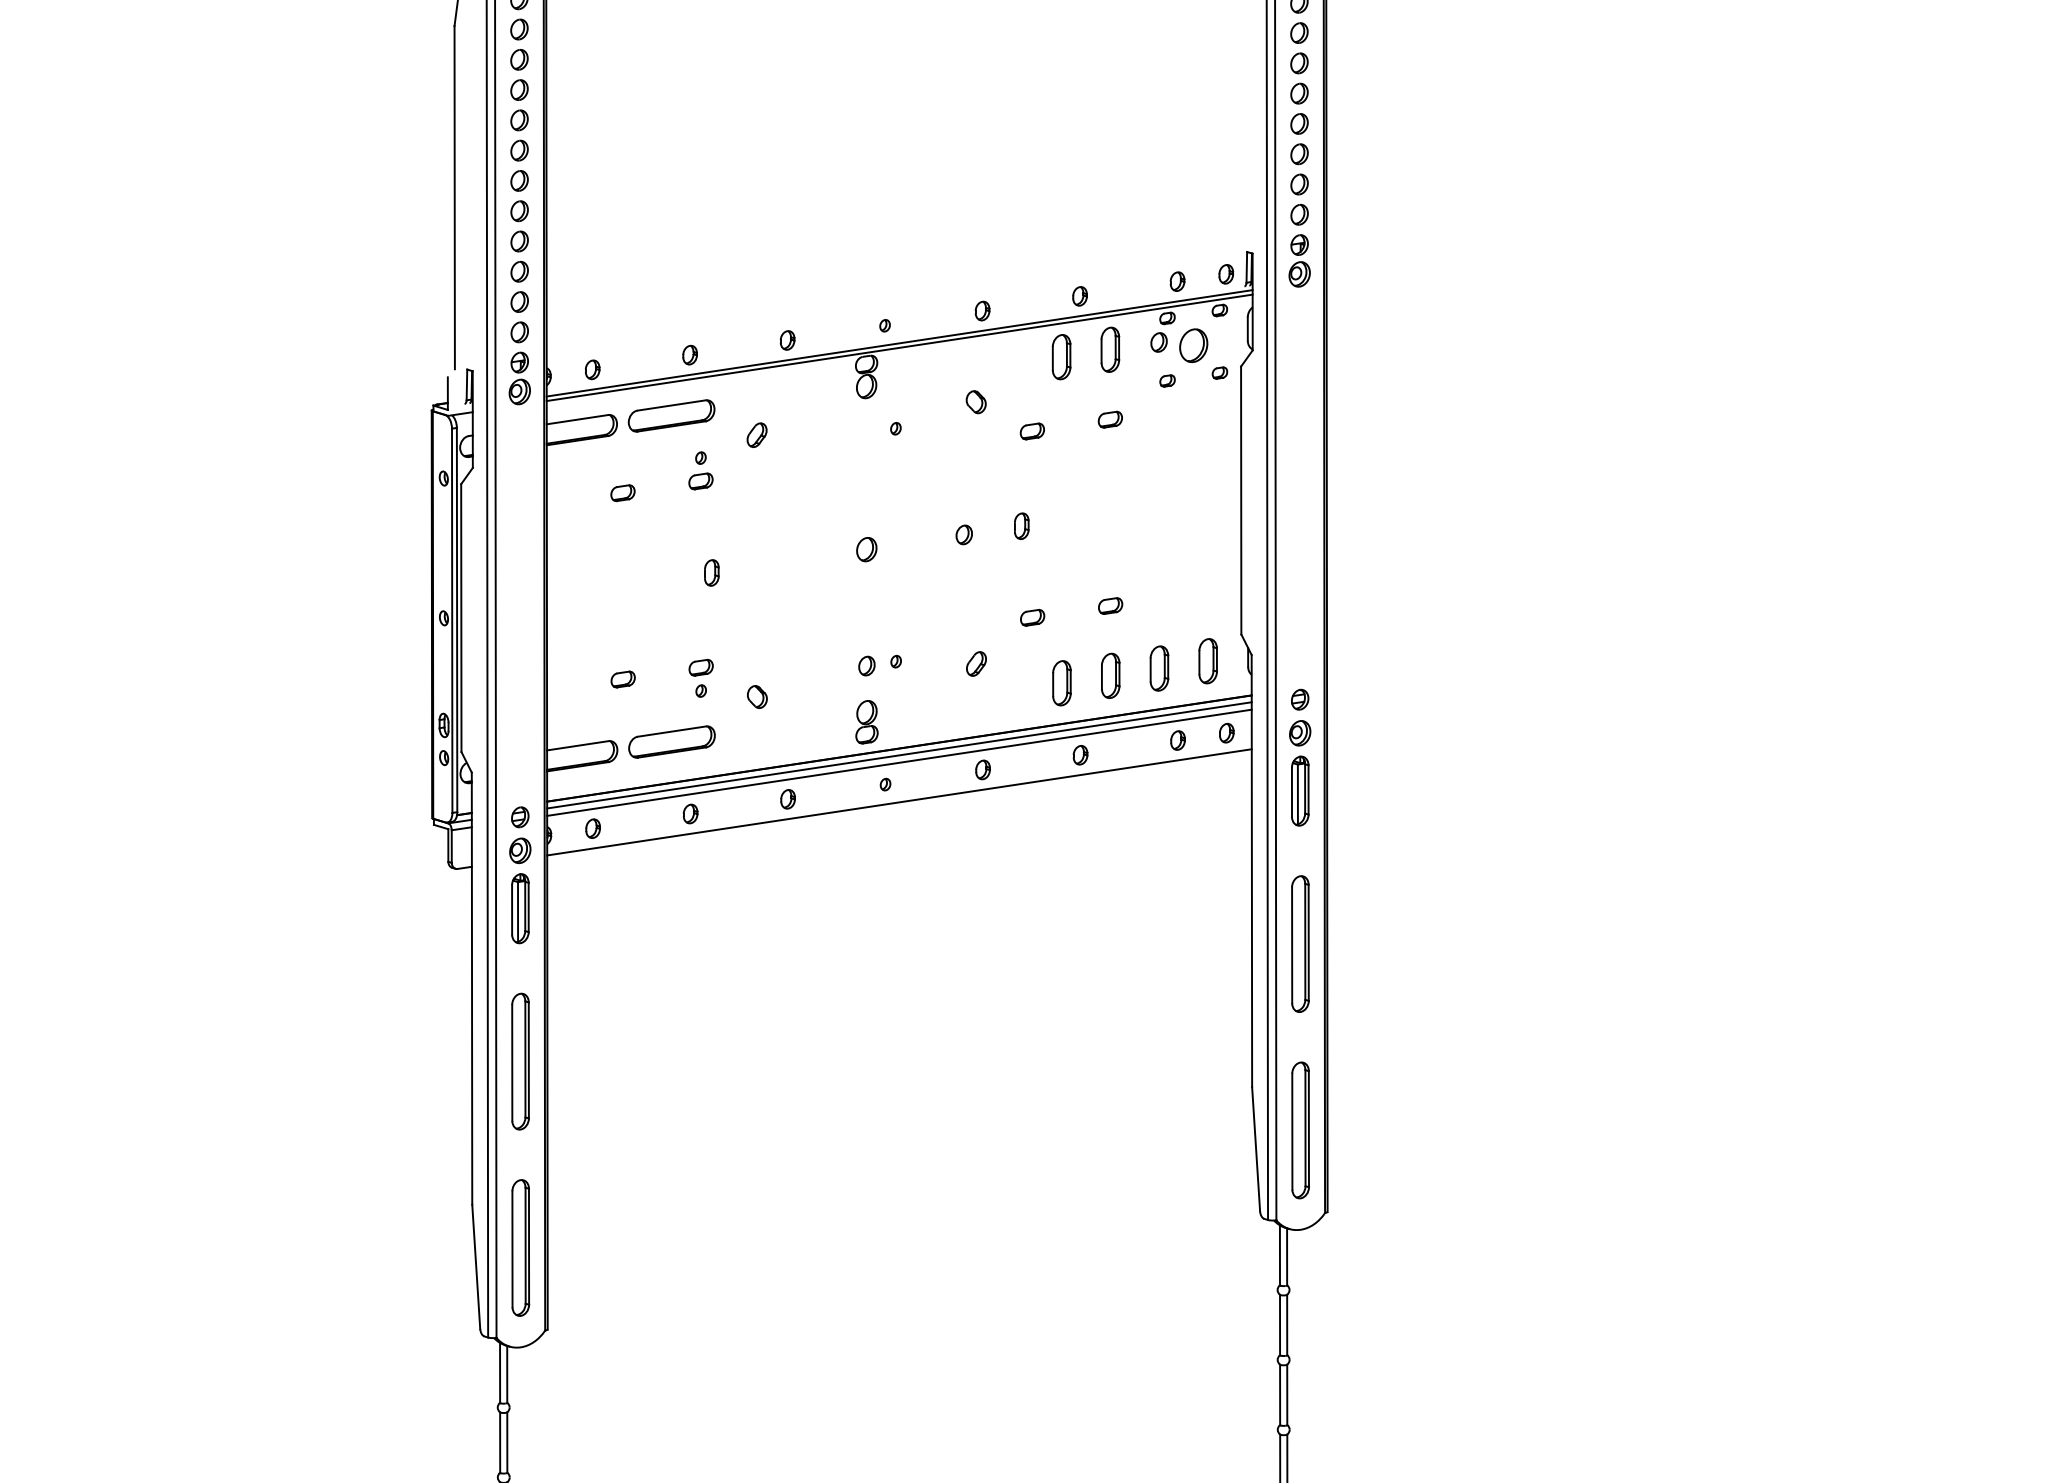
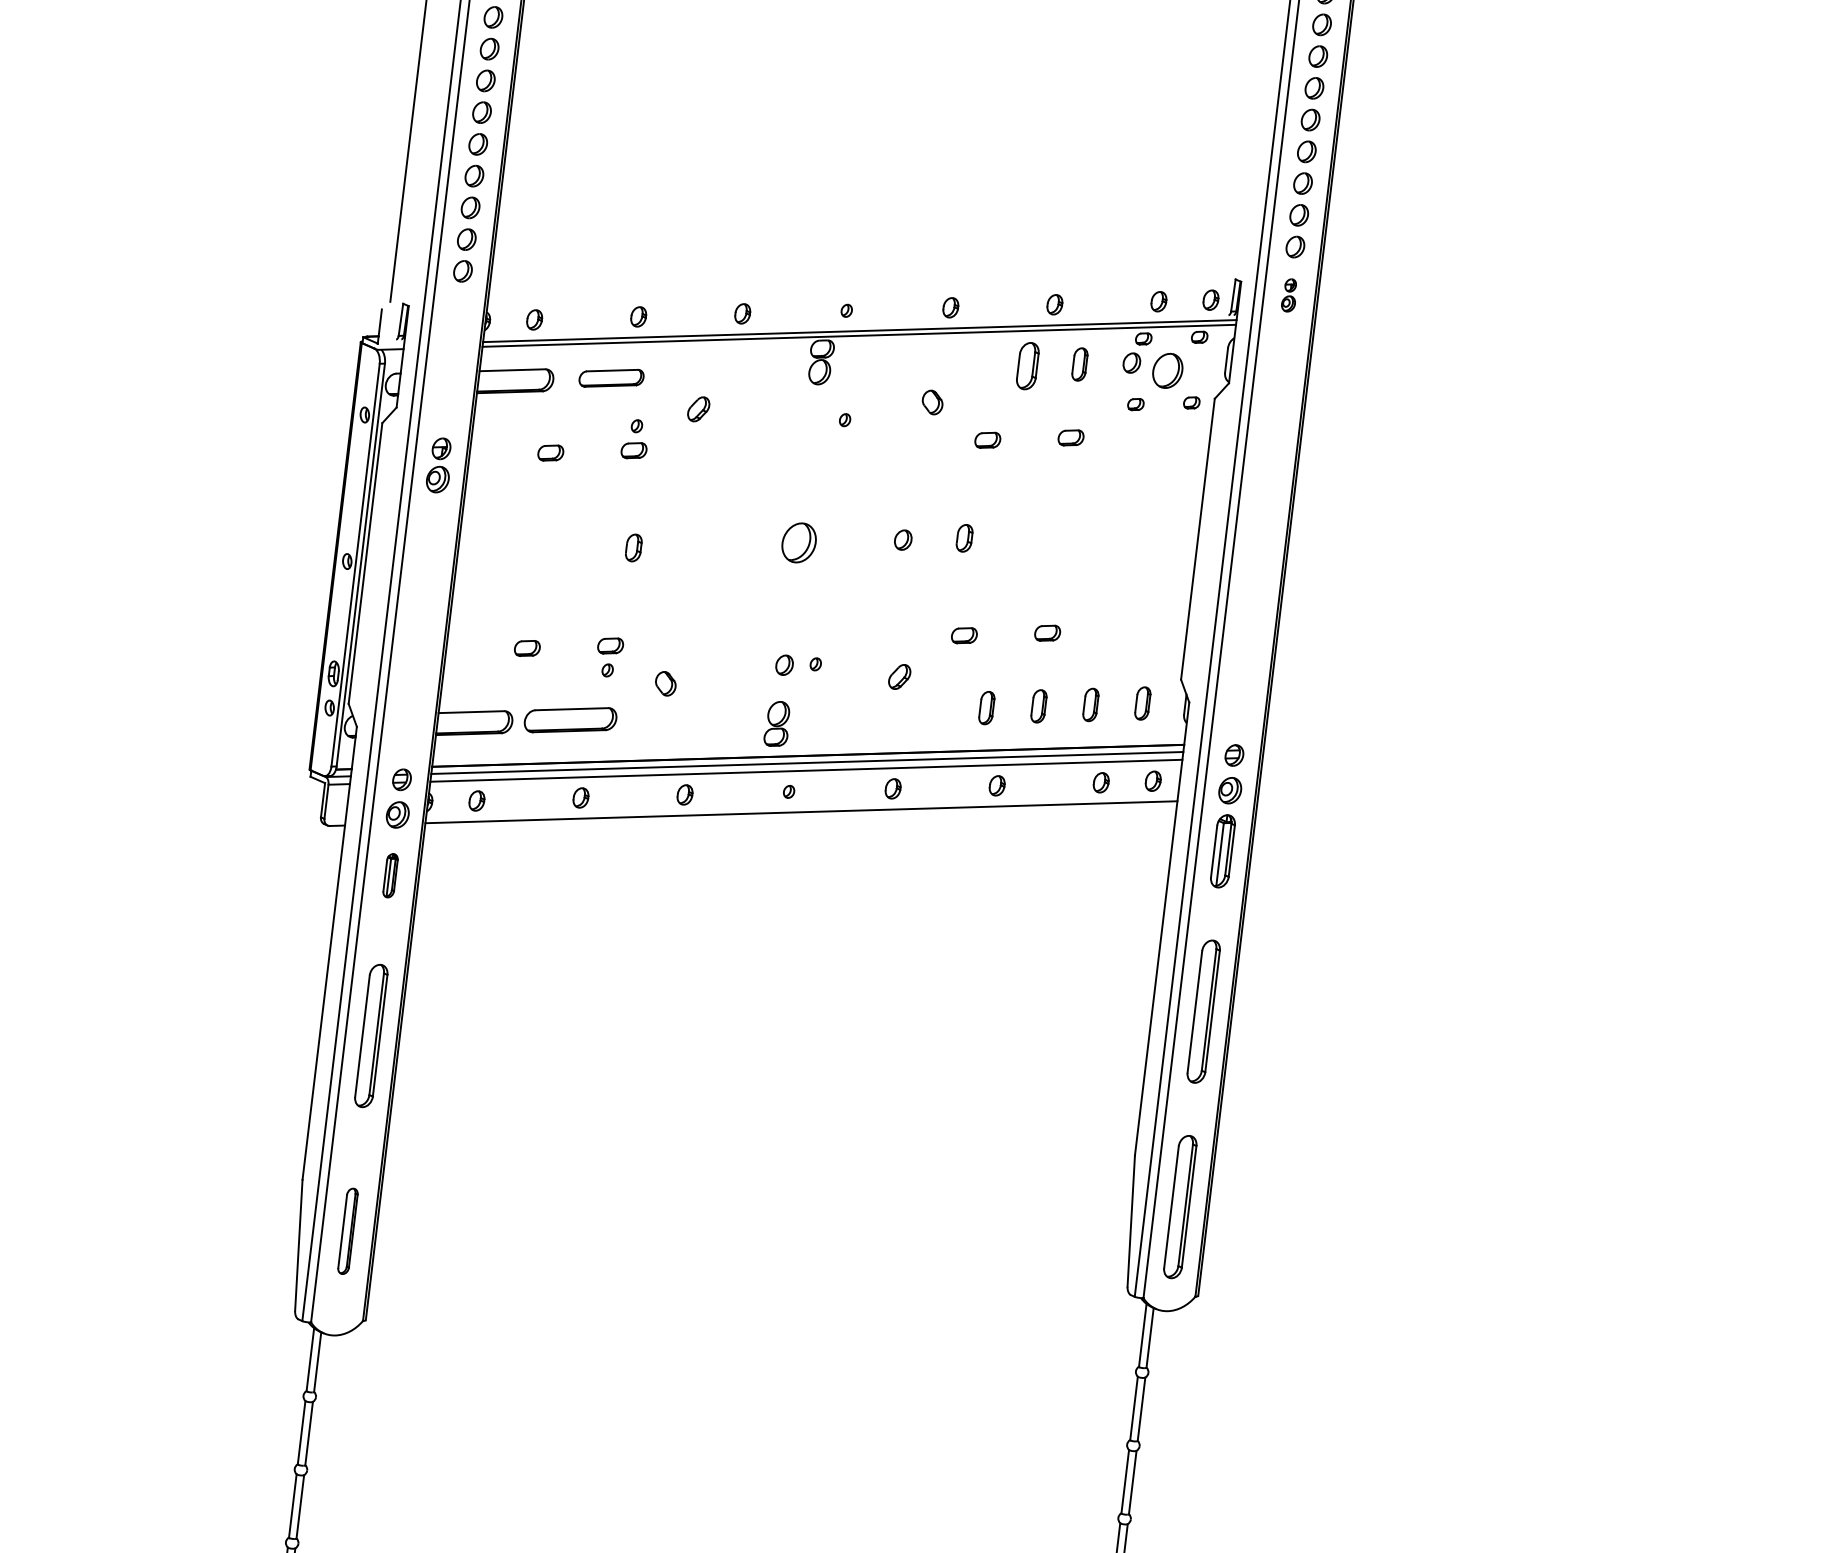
part: (1299, 260) -> (1289, 294), size x0.6
part: (1110, 349) -> (1080, 364), size x0.7
part: (519, 378) -> (439, 465), moved
part: (671, 415) -> (611, 377), size x0.7
part: (866, 549) -> (798, 543), size x1.6
part: (1207, 661) -> (1142, 703), size x0.7
part: (1159, 668) -> (1090, 704), size x0.7
part: (1110, 675) -> (1038, 706), size x0.7
part: (1061, 683) -> (986, 708), size x0.7
part: (520, 908) -> (390, 875), size x0.6
part: (520, 1247) -> (347, 1230), size x0.6

